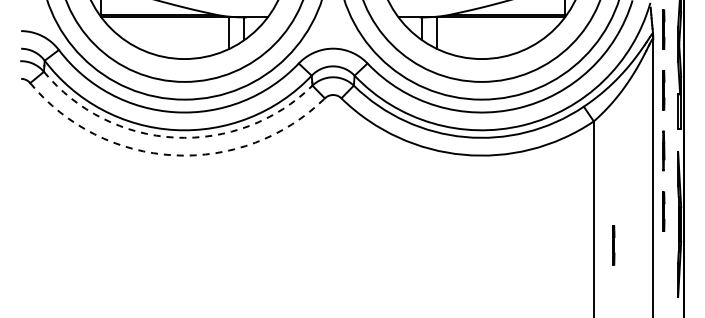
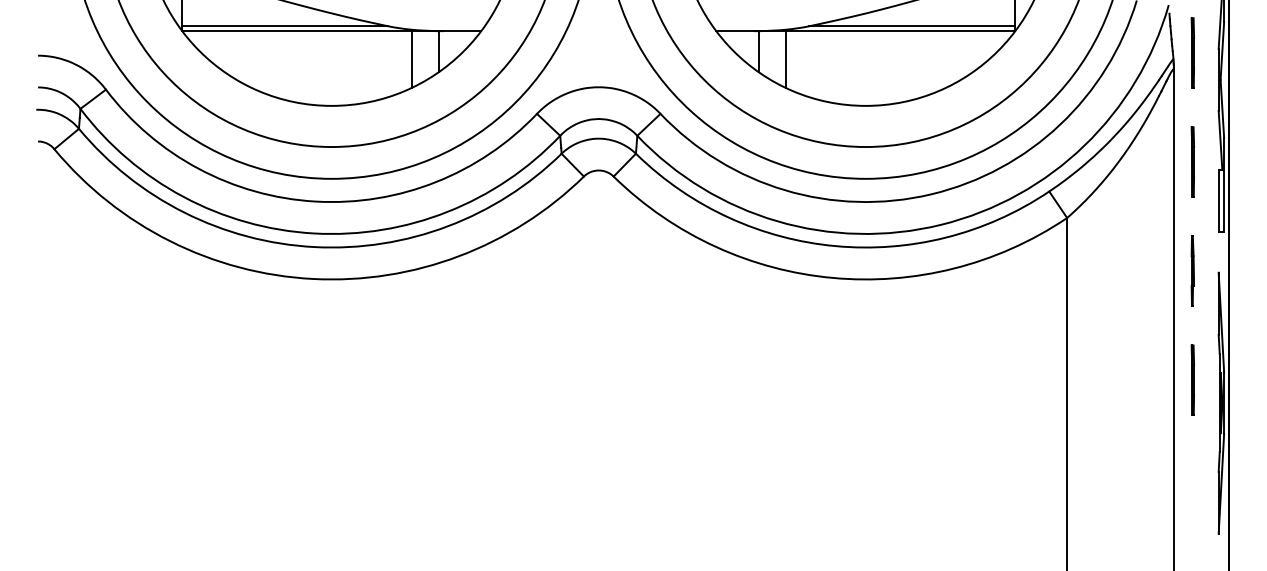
arc: (175, 137) -> (315, 246), dashed -> solid
arc: (174, 155) -> (313, 279), dashed -> solid
line: (613, 245) -> (1102, 440), removed

